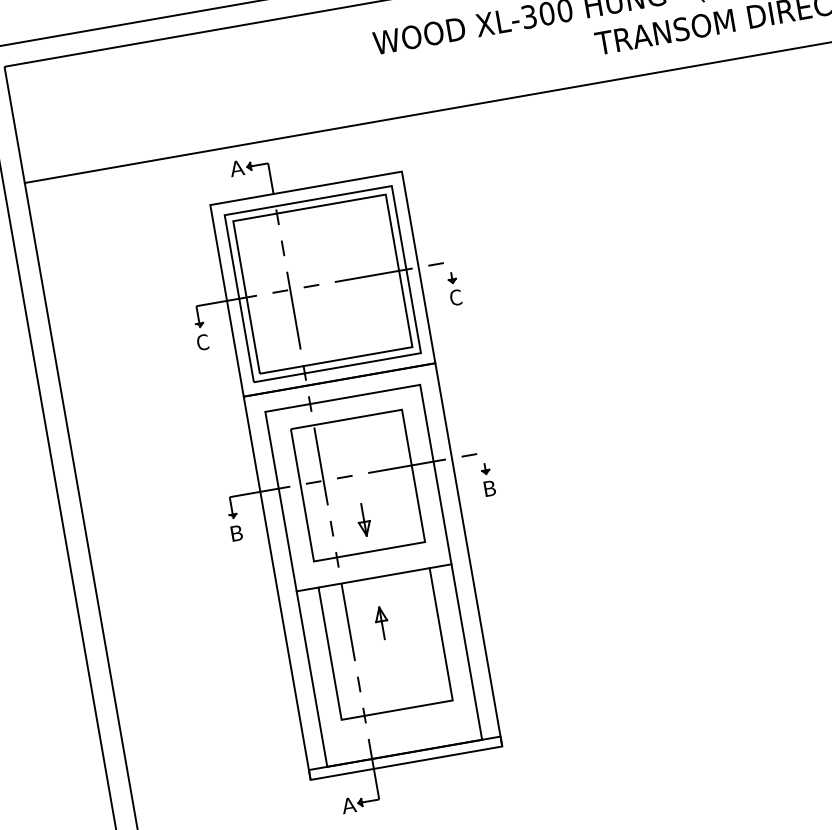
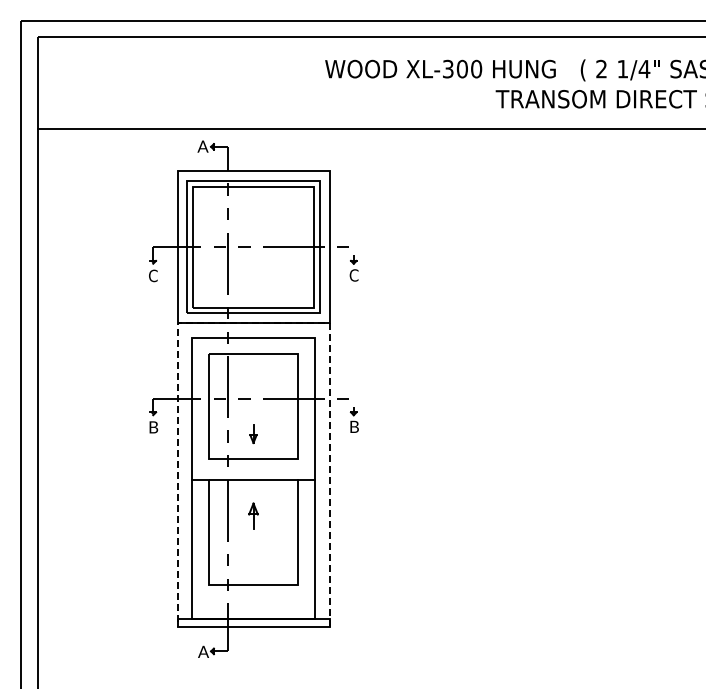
line: (339, 380) -> (253, 323), solid -> dashed
part: (364, 520) -> (253, 434), size x0.7

